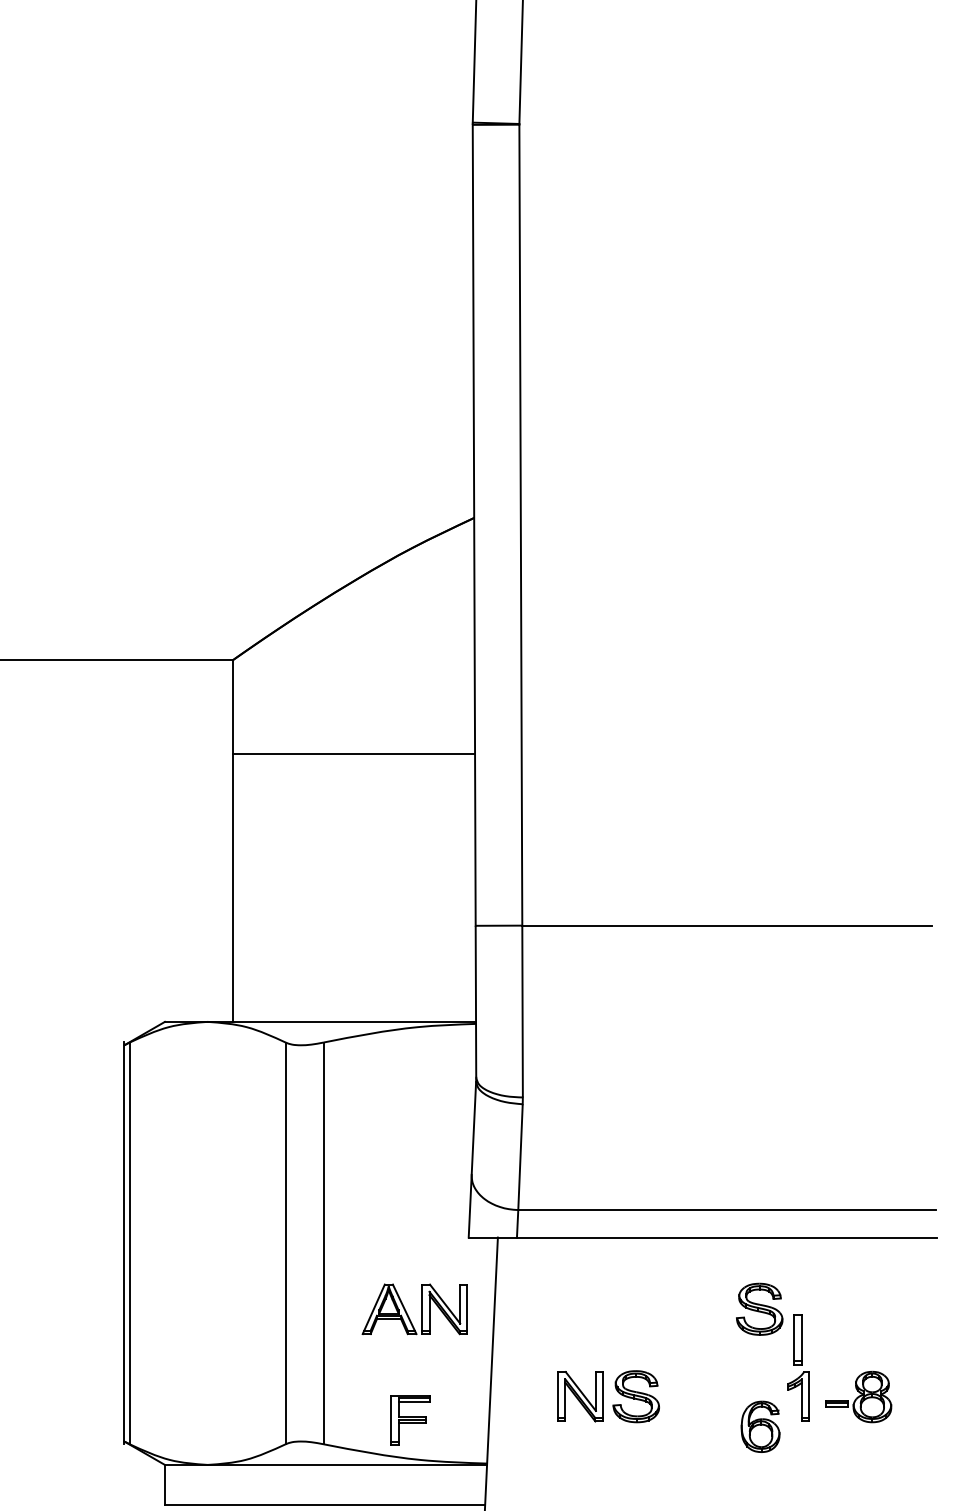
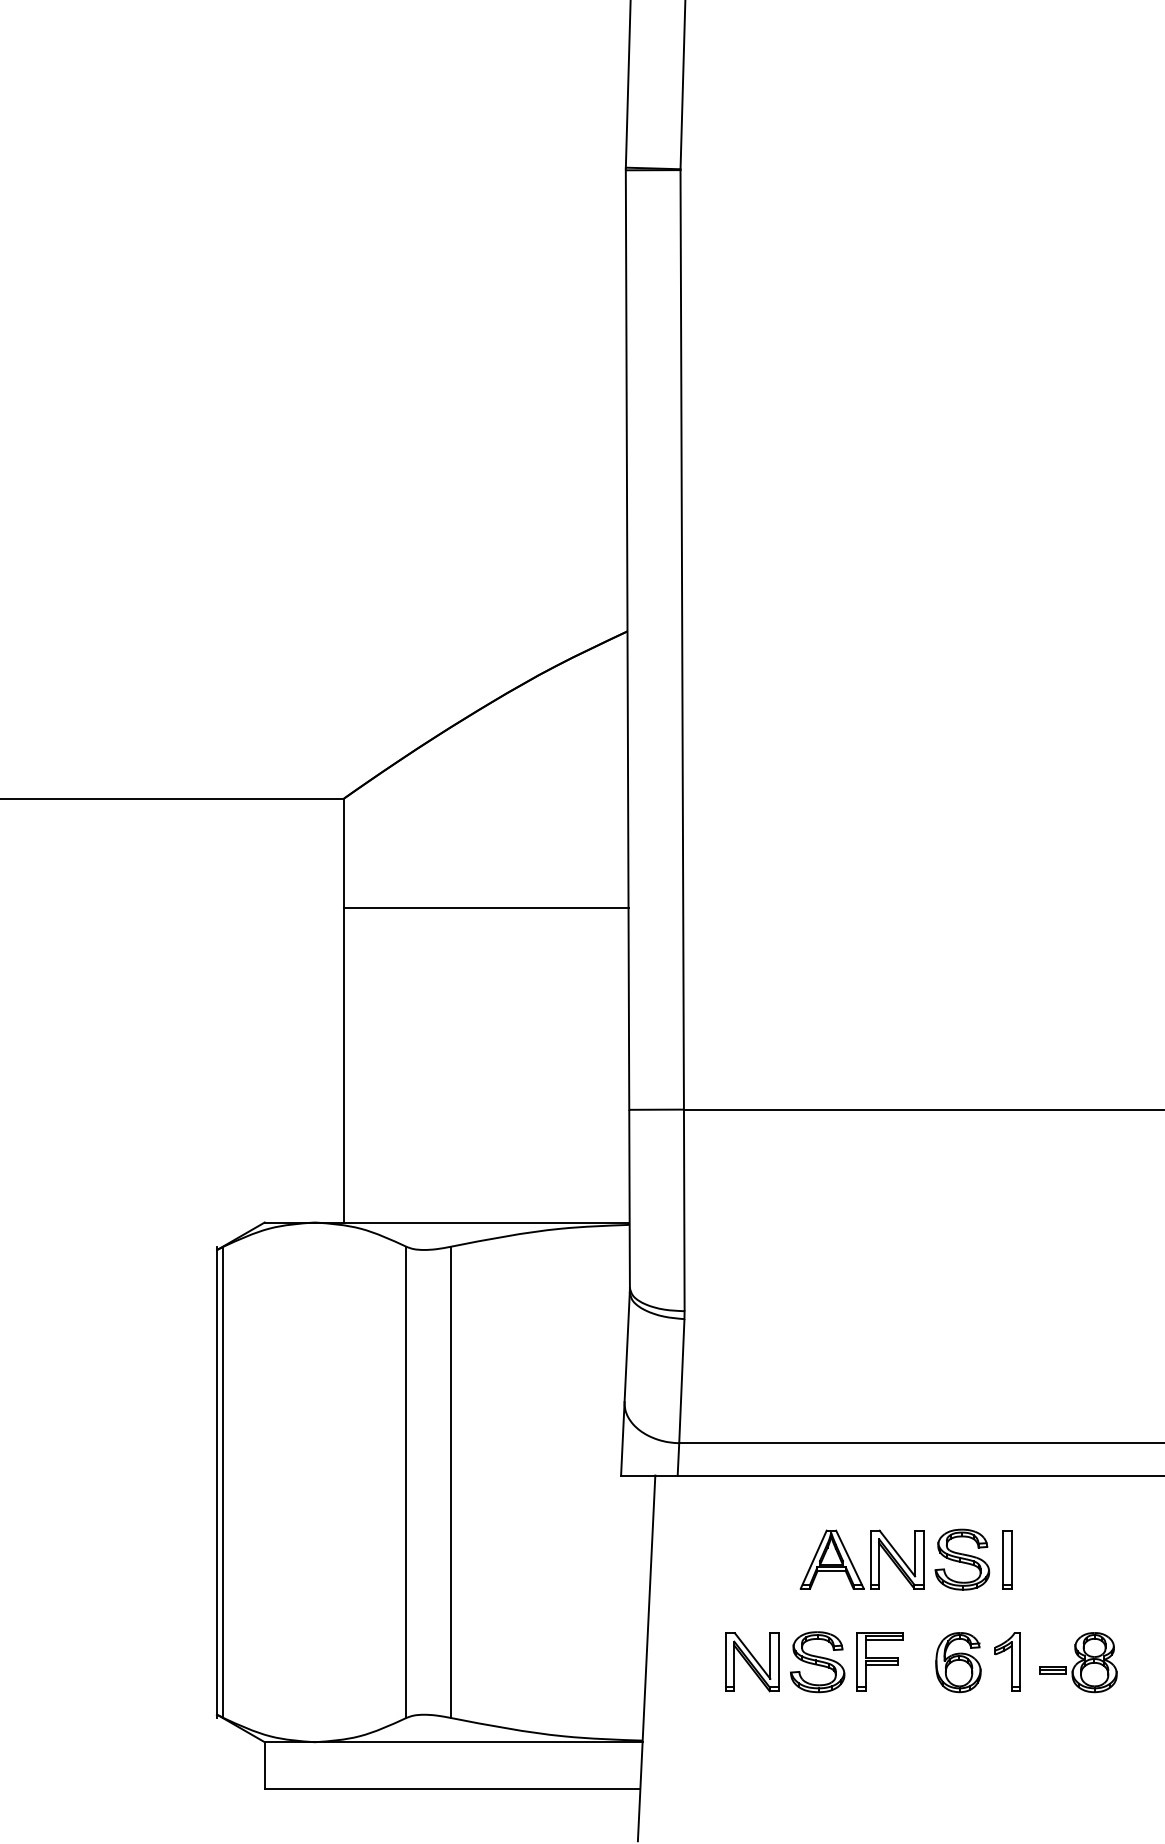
part: (422, 1309) -> (870, 1559), moved
part: (798, 1339) -> (1007, 1559), moved
part: (410, 1419) -> (879, 1661), moved
part: (760, 1426) -> (958, 1662), moved

